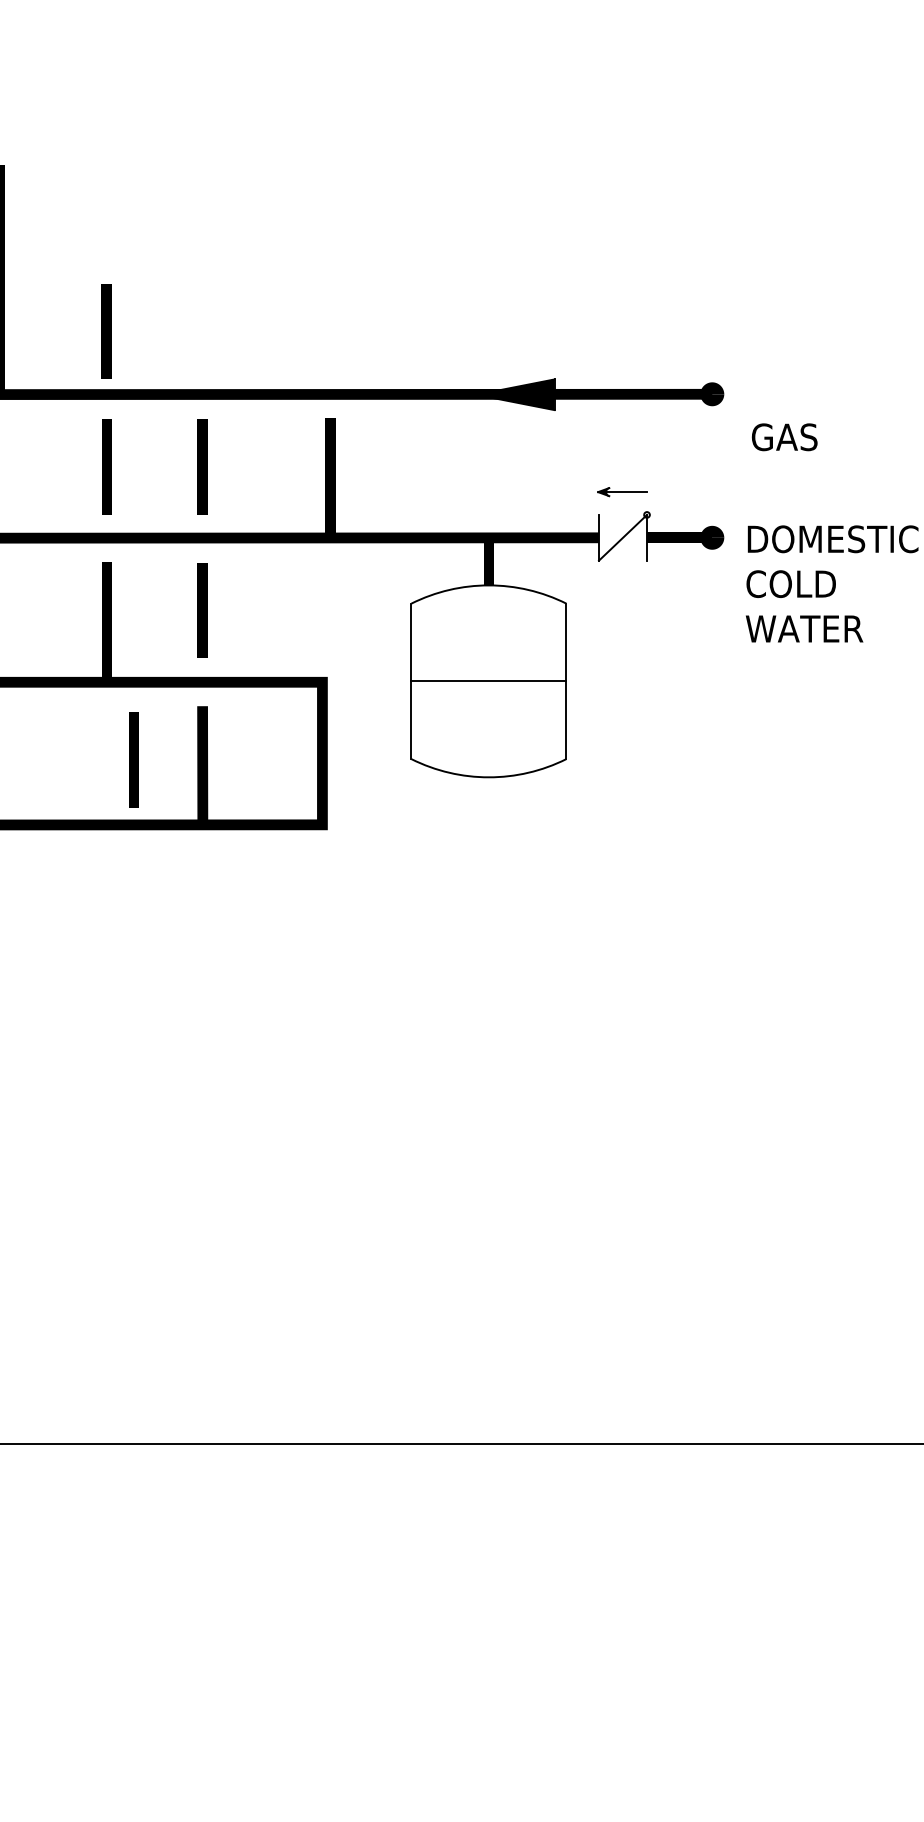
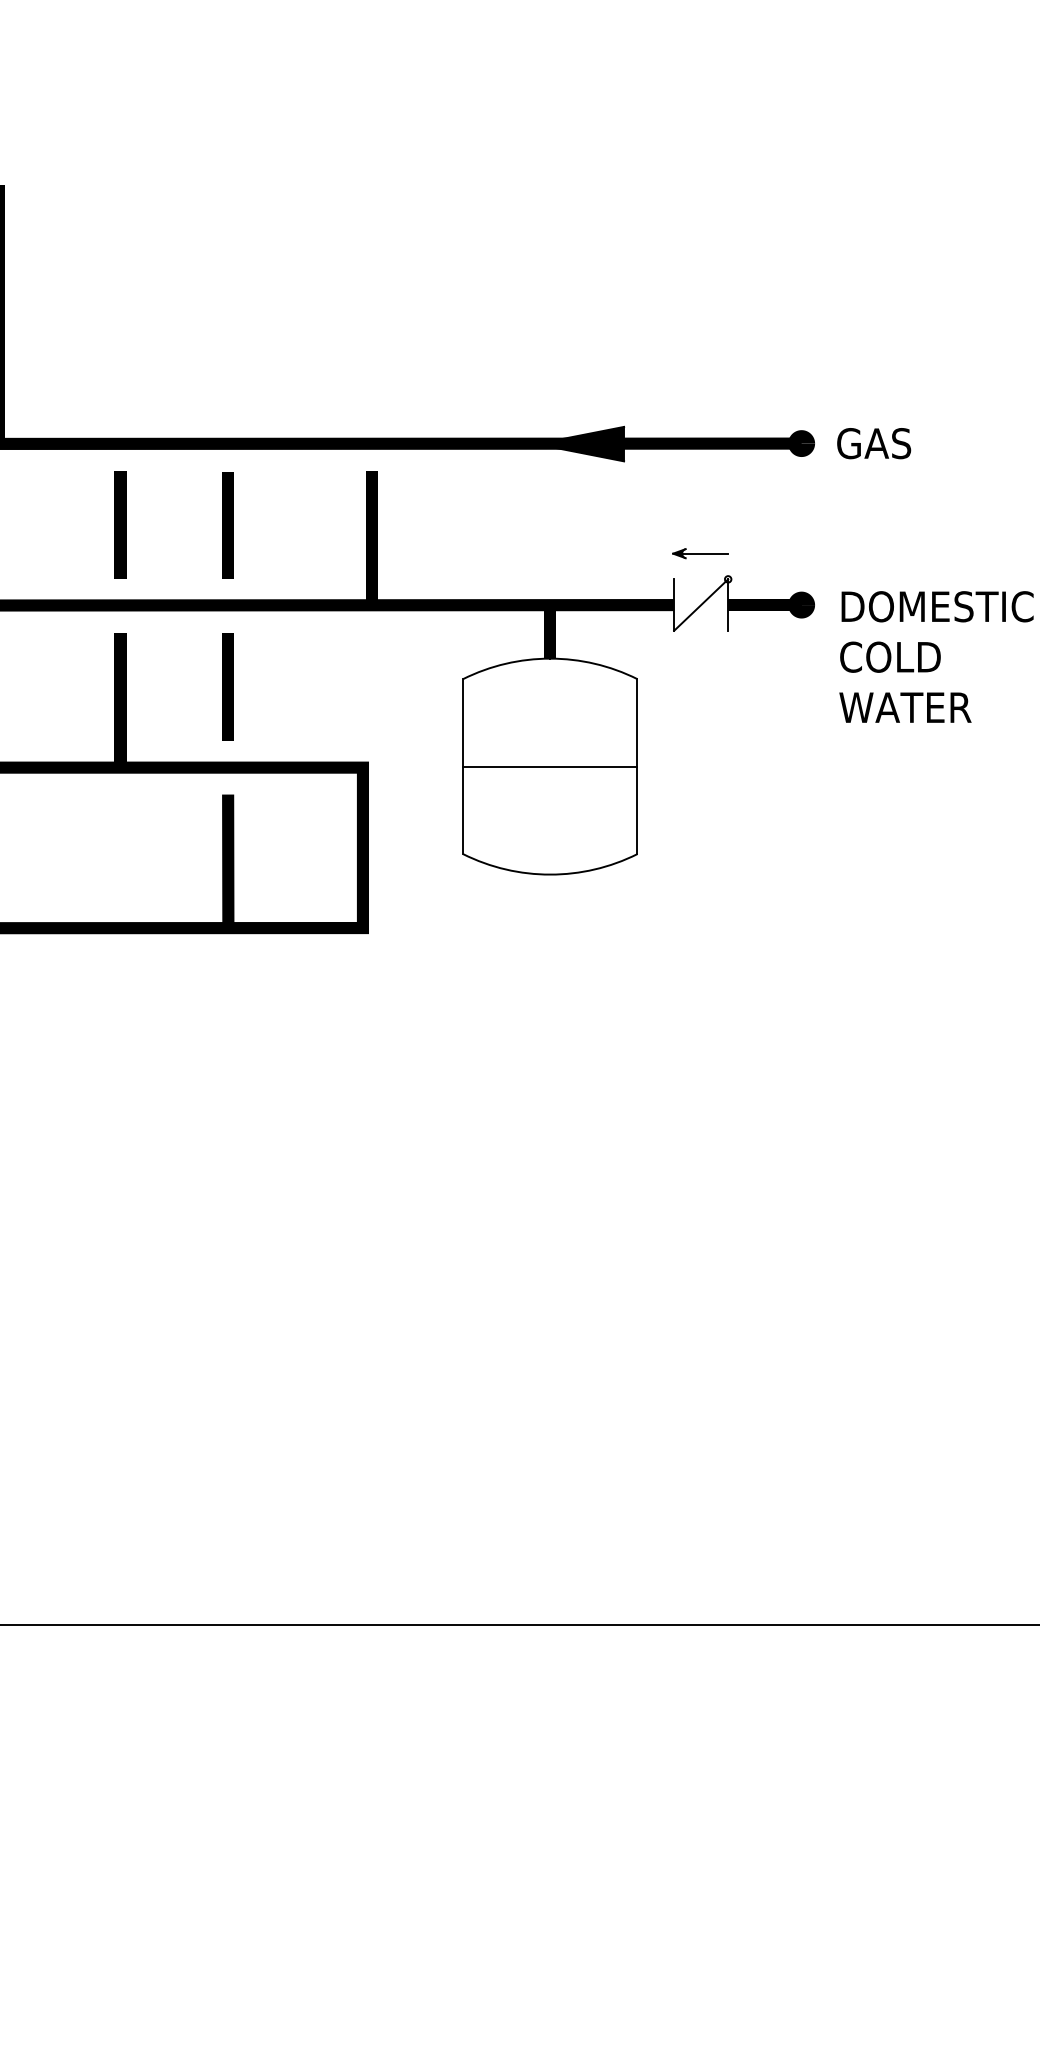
line: (106, 331) -> (119, 372), removed
text: (784, 437) -> (873, 443), moved
line: (133, 759) -> (150, 854), removed

